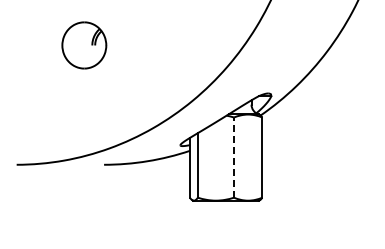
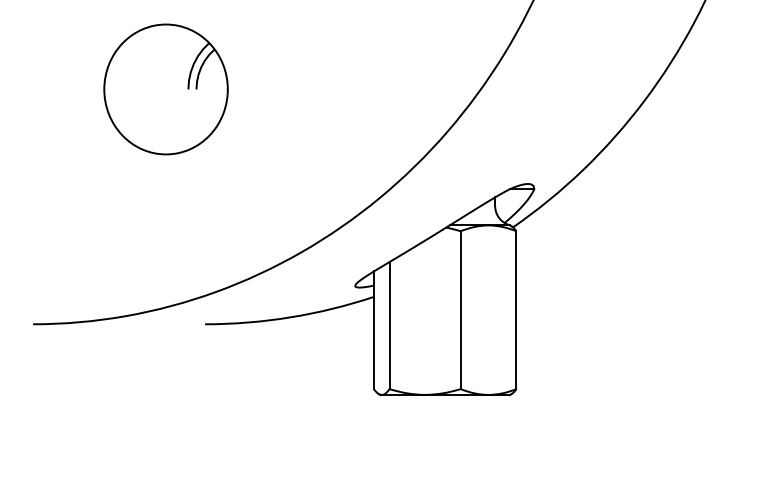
part: (84, 45) -> (166, 89), size x1.43
line: (234, 157) -> (461, 309), dashed -> solid

